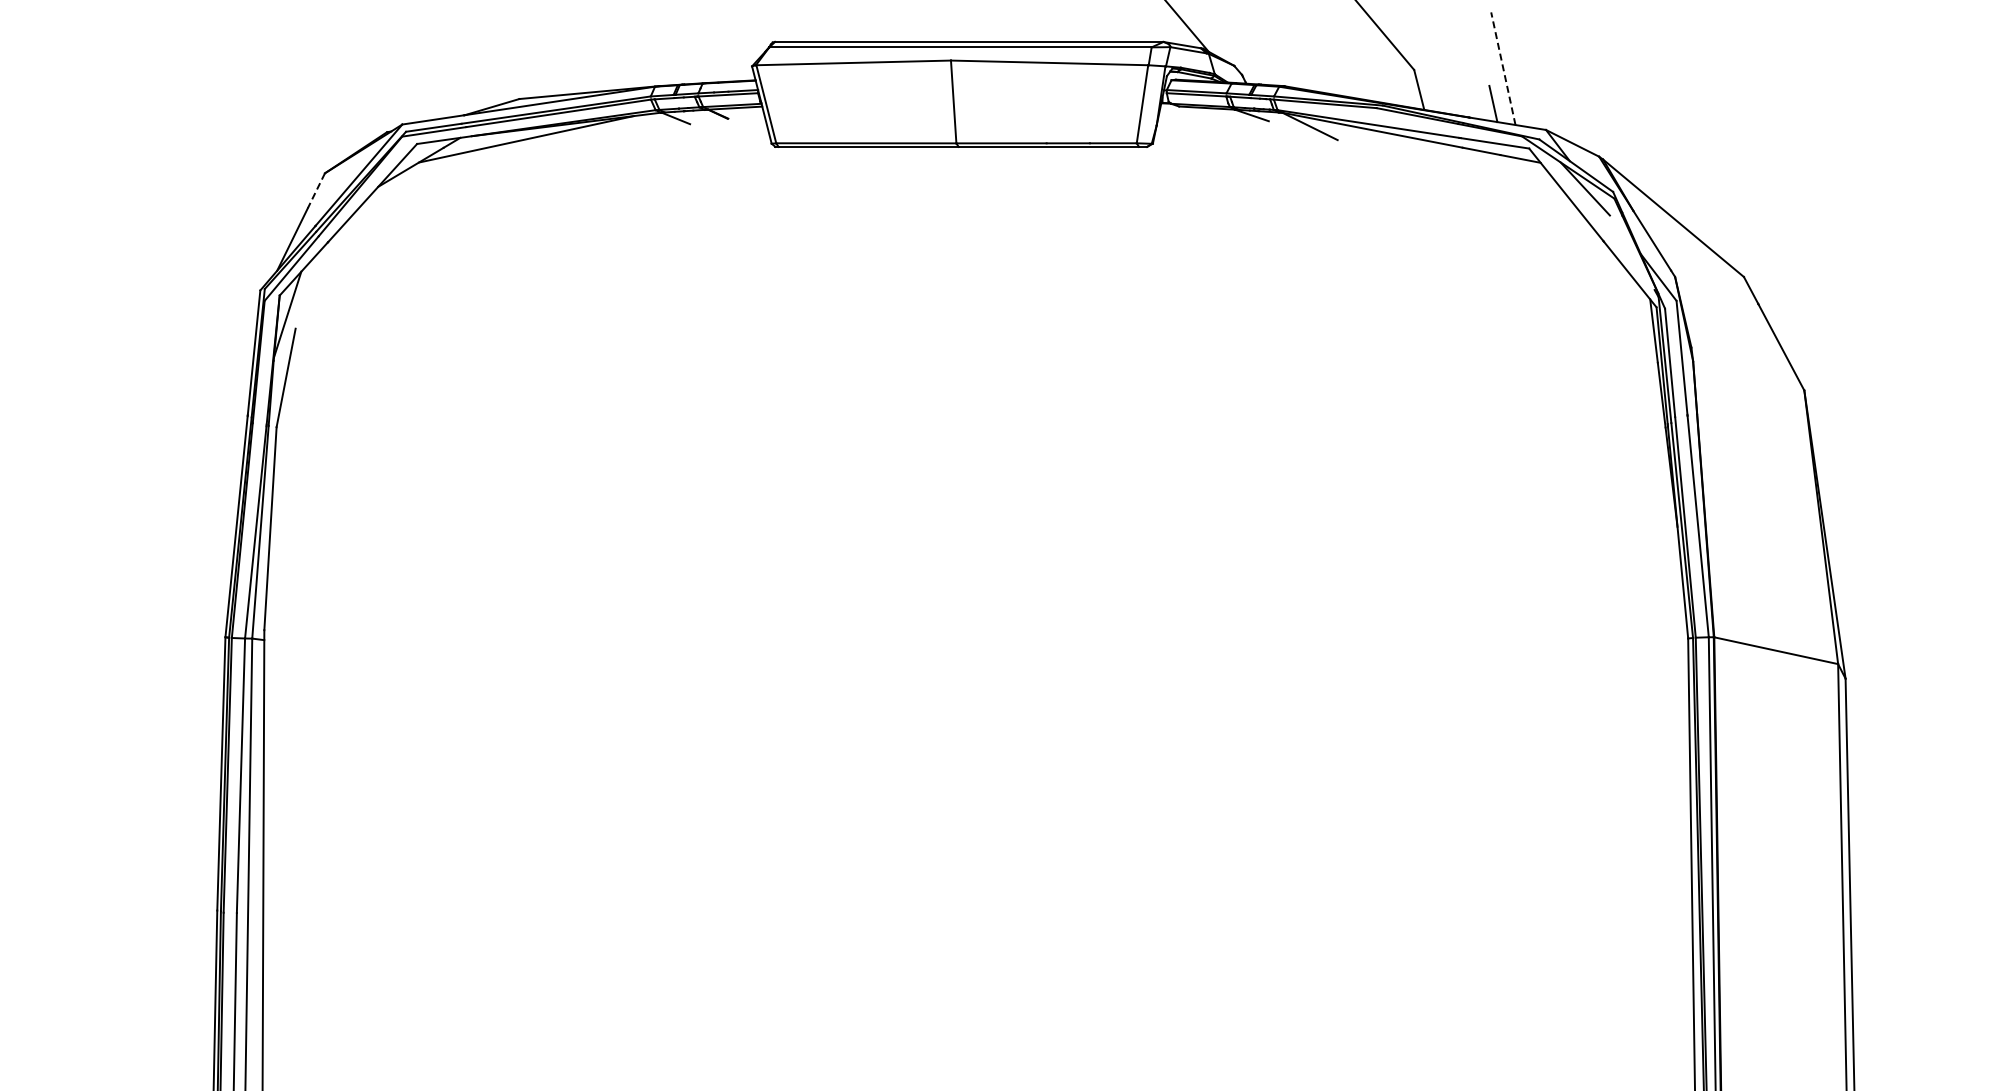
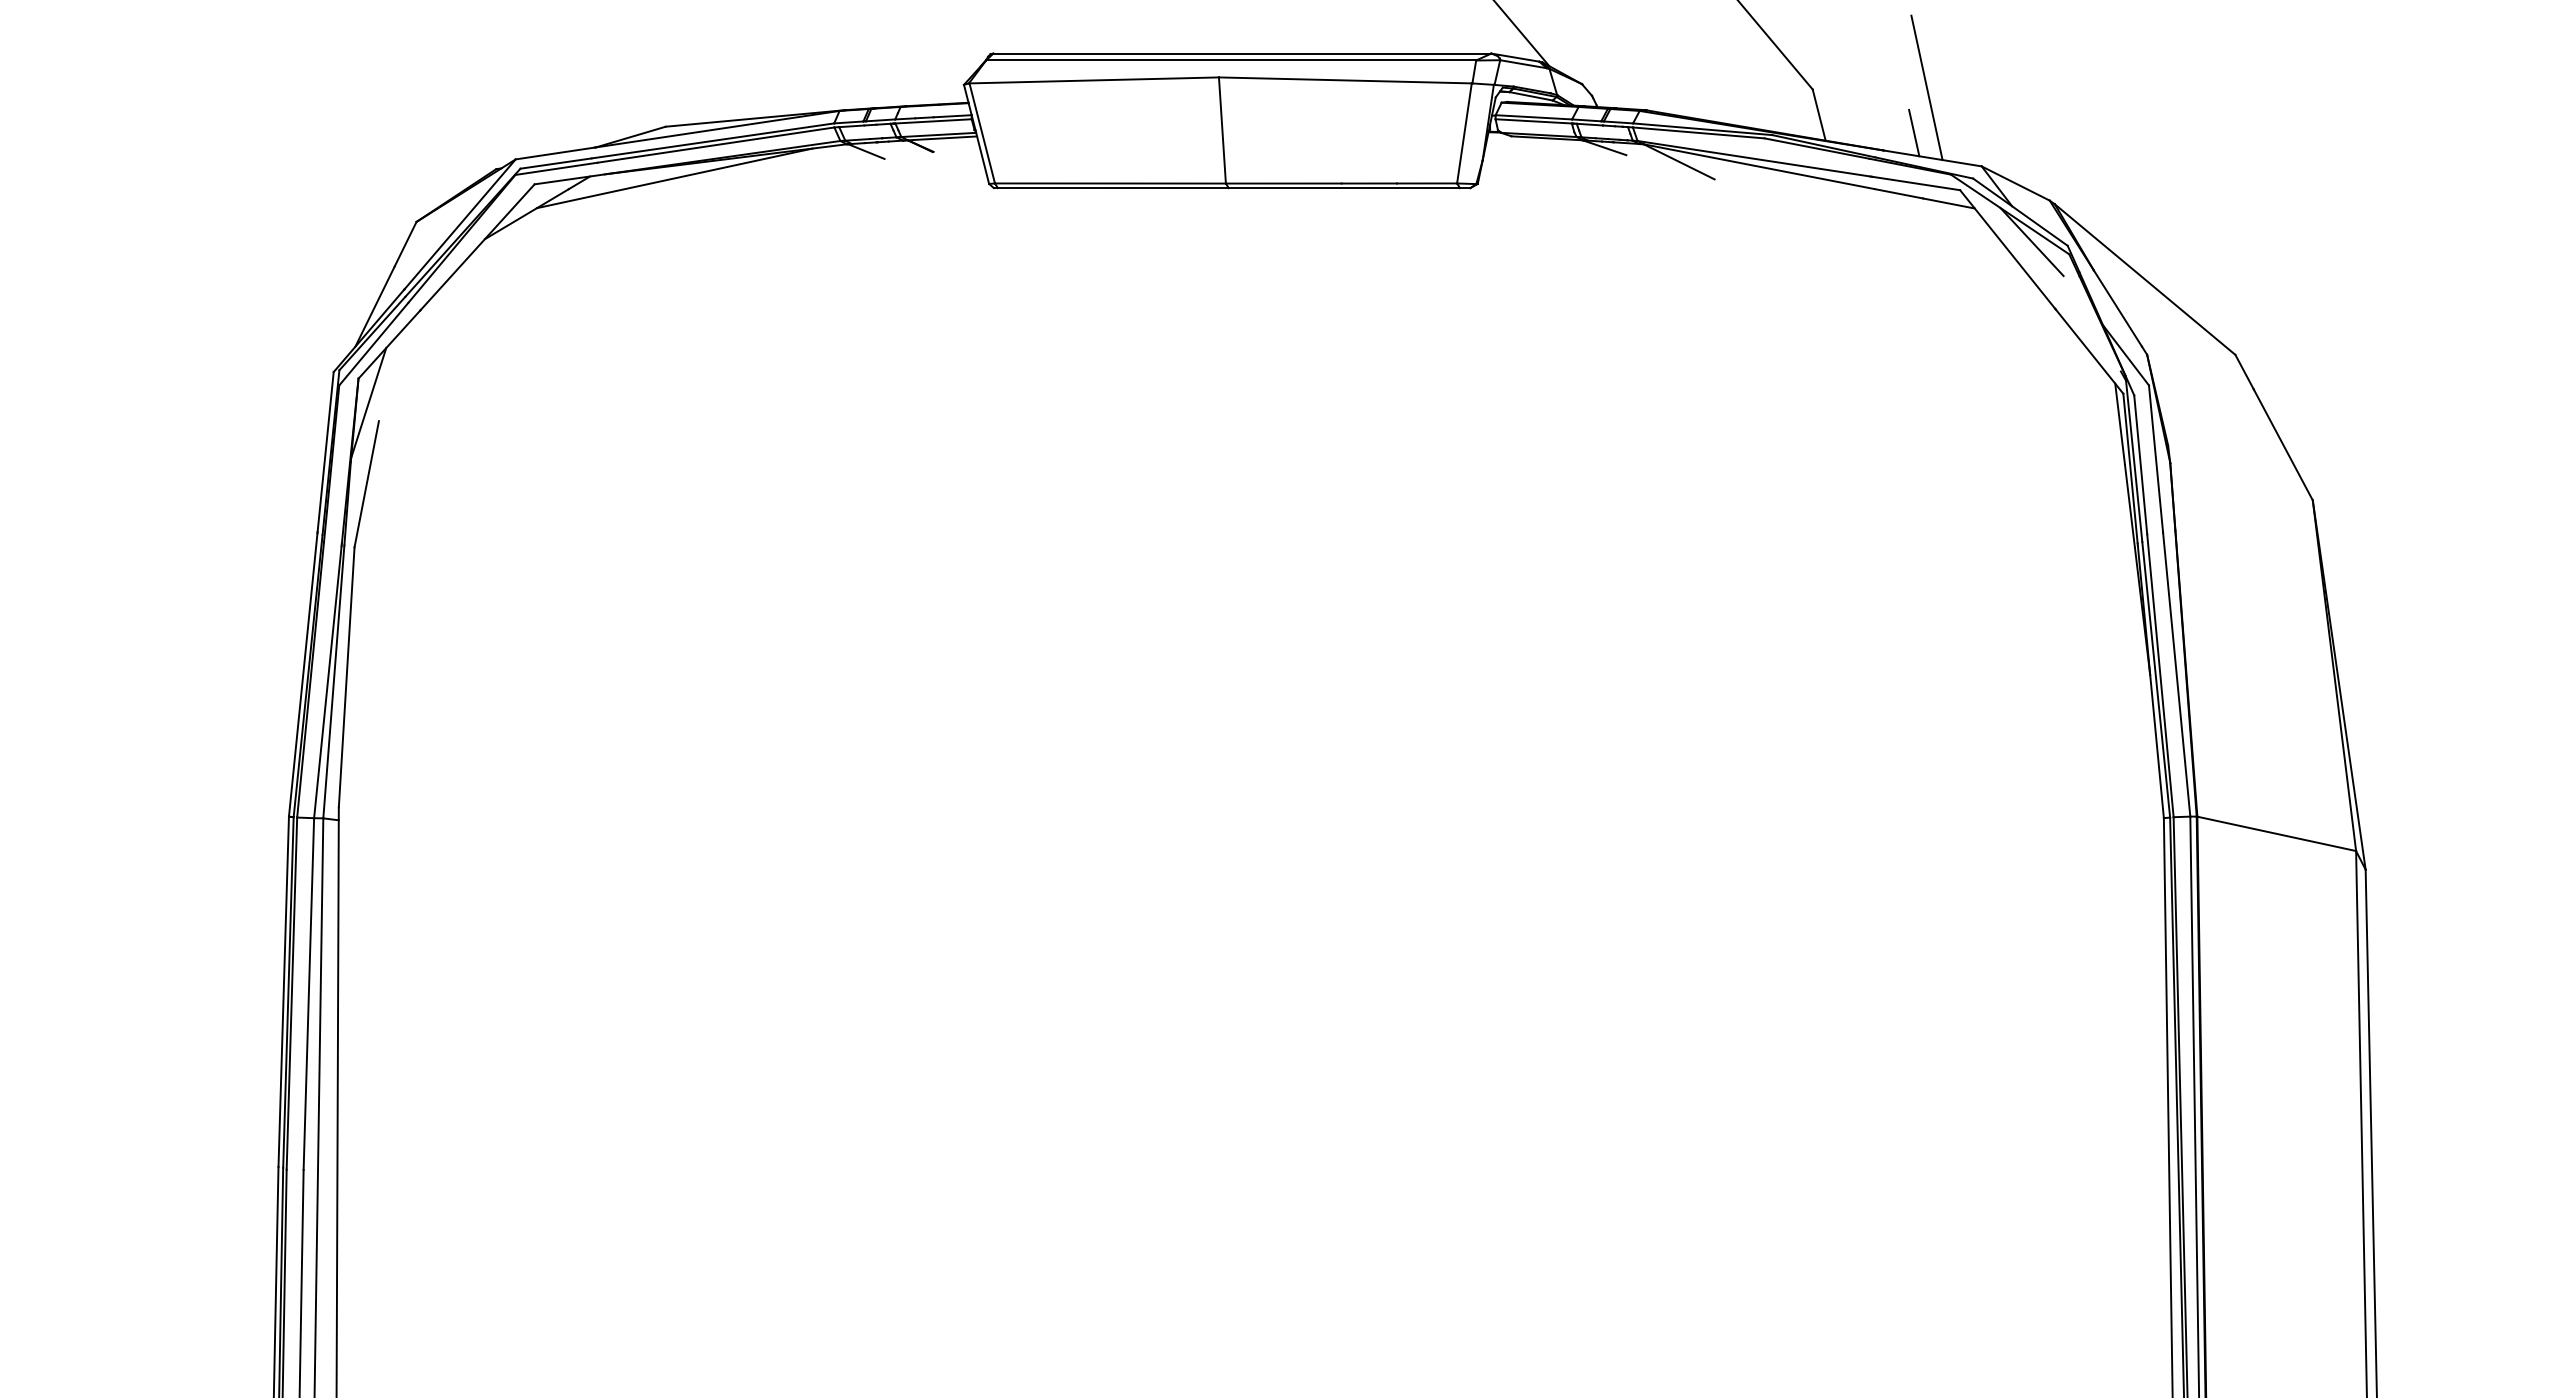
line: (1503, 68) -> (1927, 87), dashed -> solid
line: (316, 191) -> (405, 245), dashed -> solid

